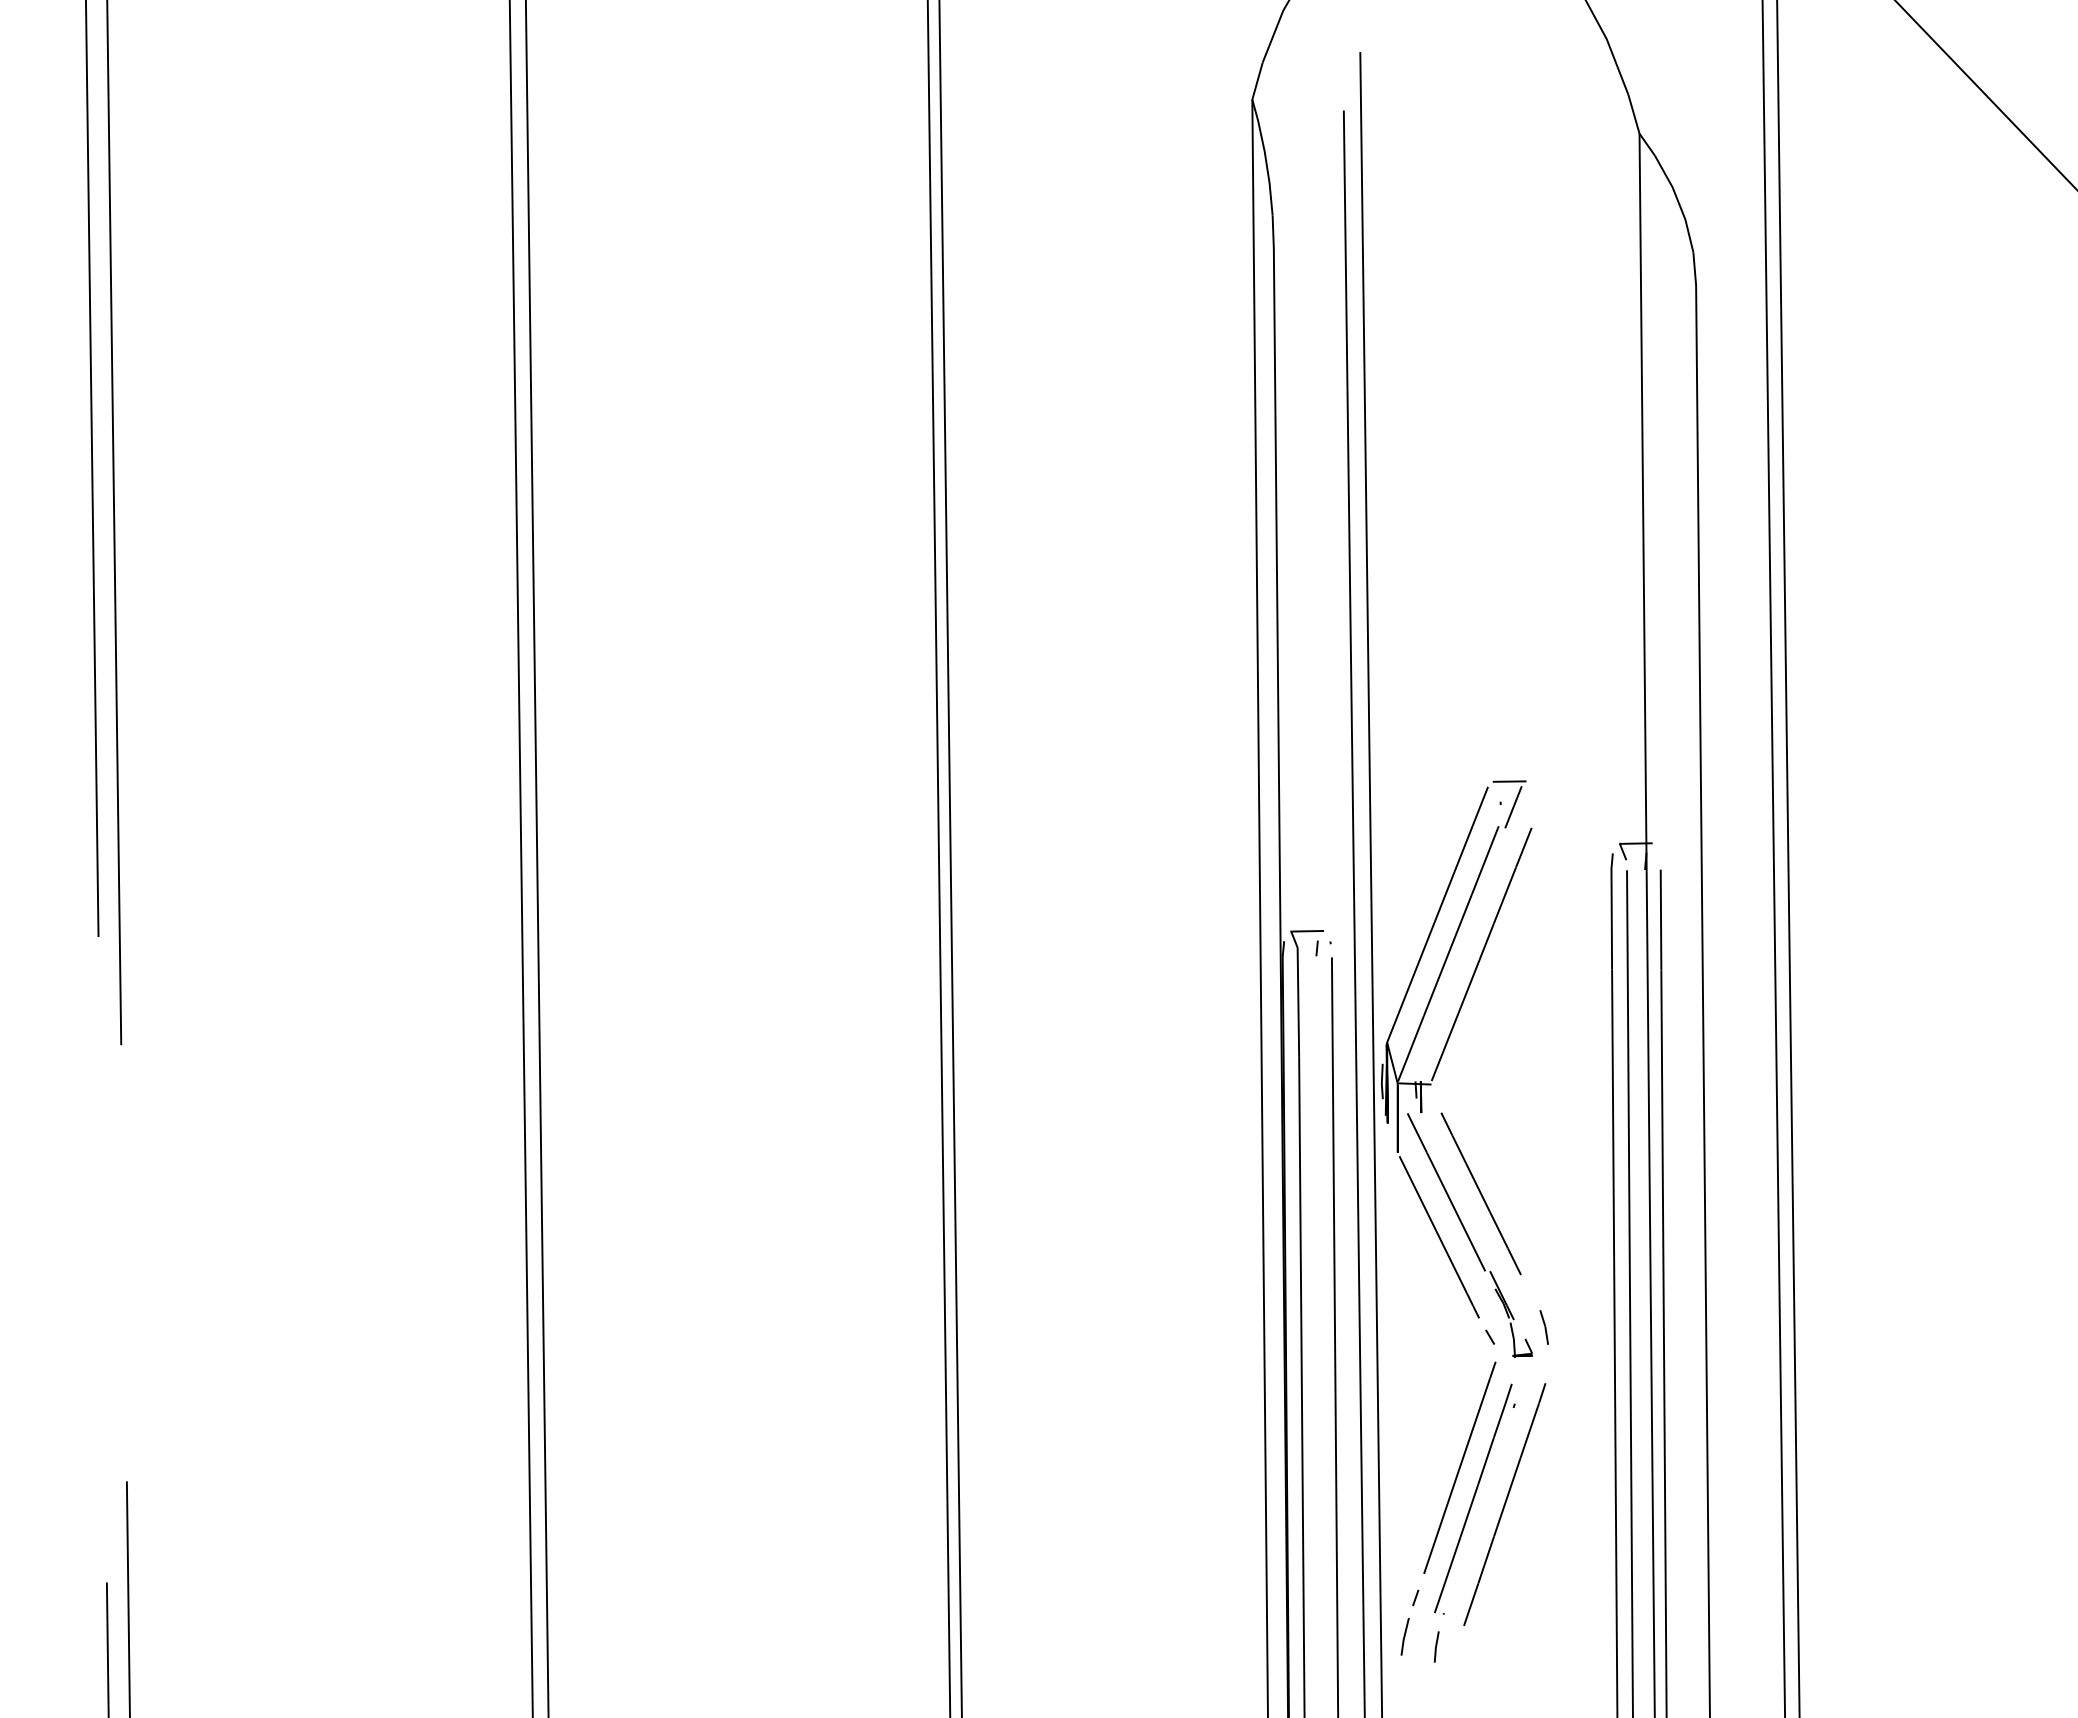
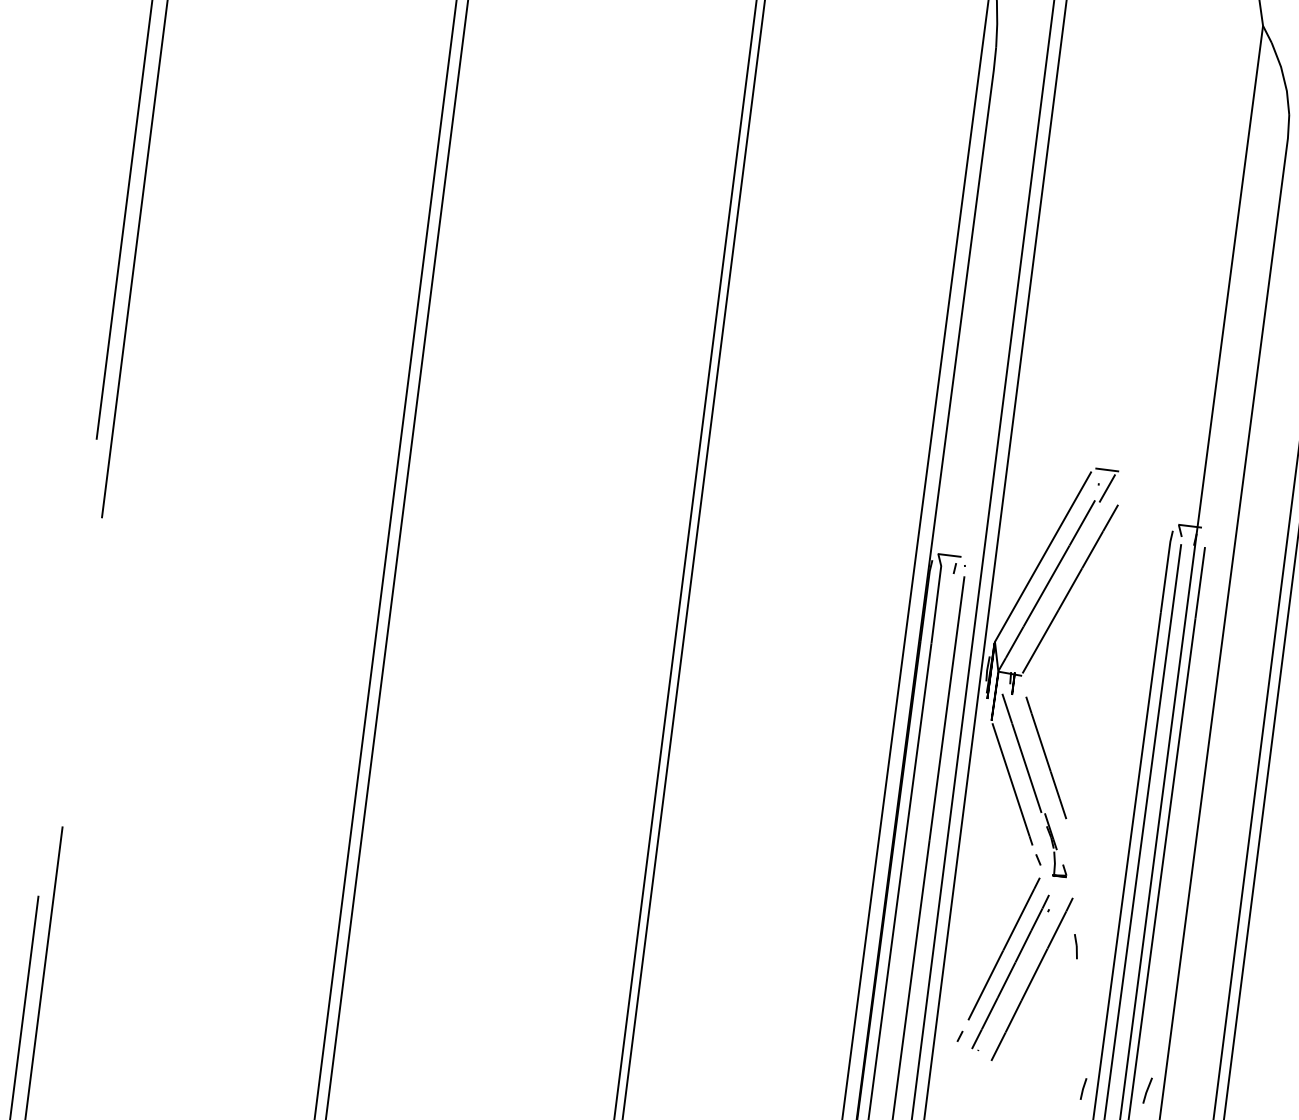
part: (1543, 1327) -> (1075, 946), moved
line: (1404, 1636) -> (1147, 1090), moved
line: (1436, 1646) -> (1083, 1088), moved

